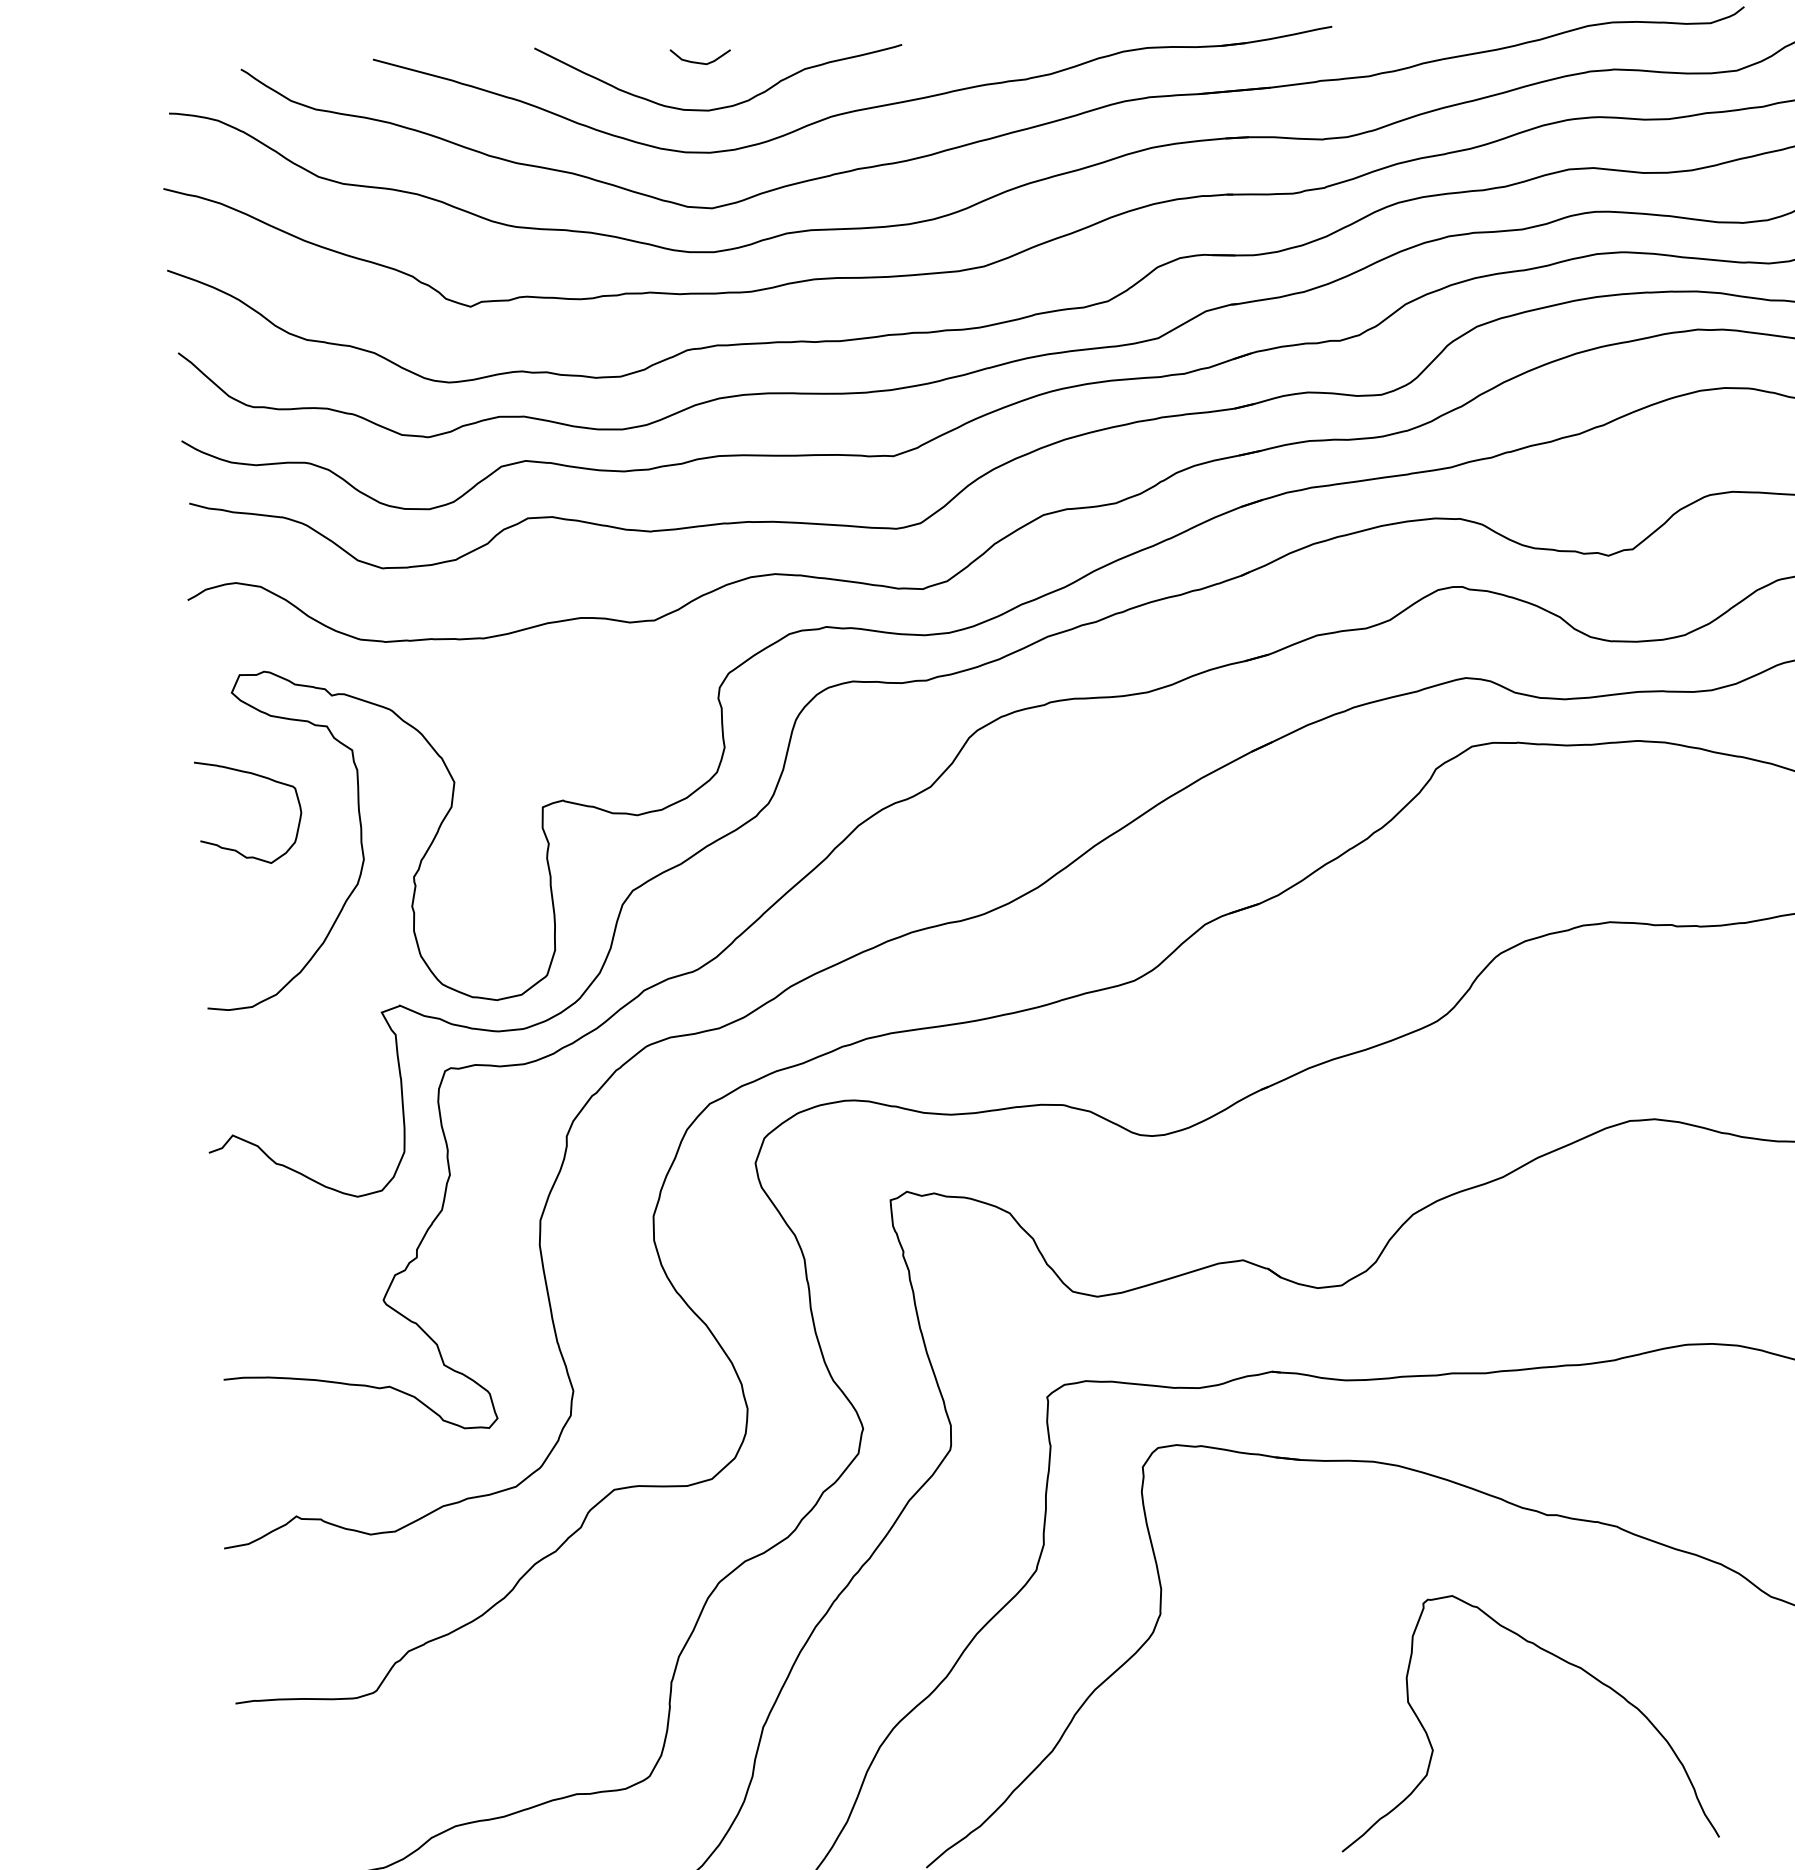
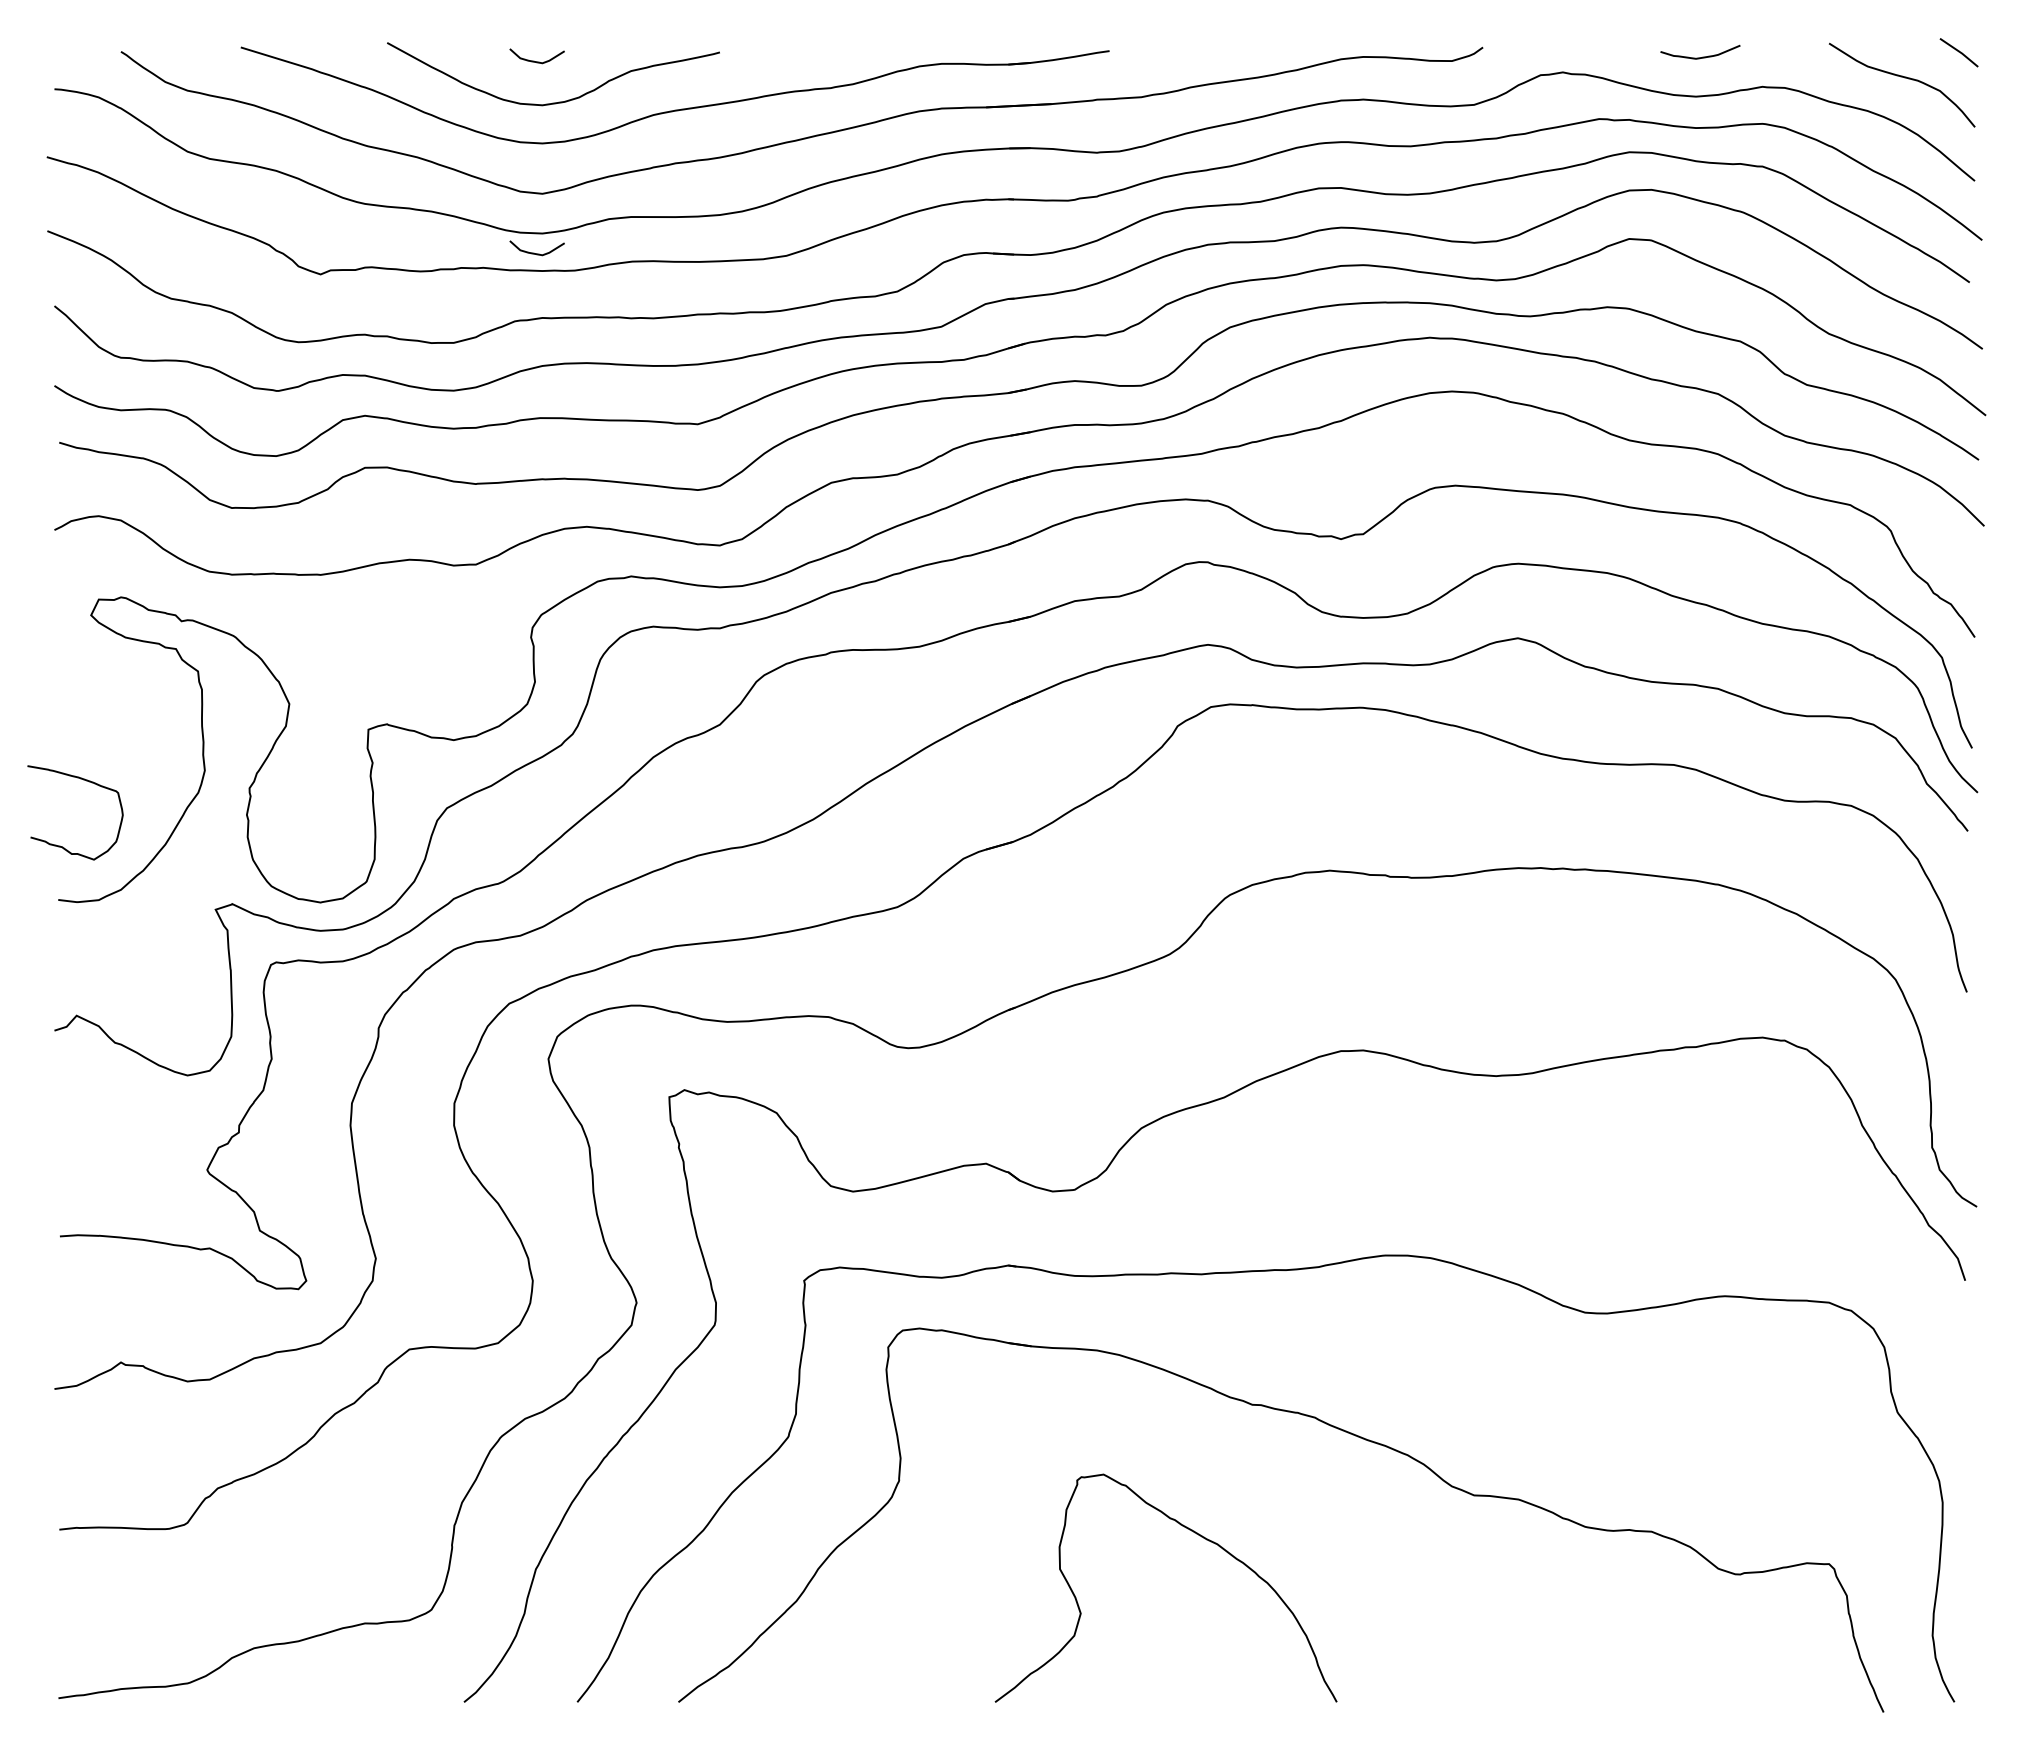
curve: (705, 273) -> (534, 252), added
curve: (259, 777) -> (86, 781), moved
curve: (1555, 1657) -> (1194, 1533), moved

